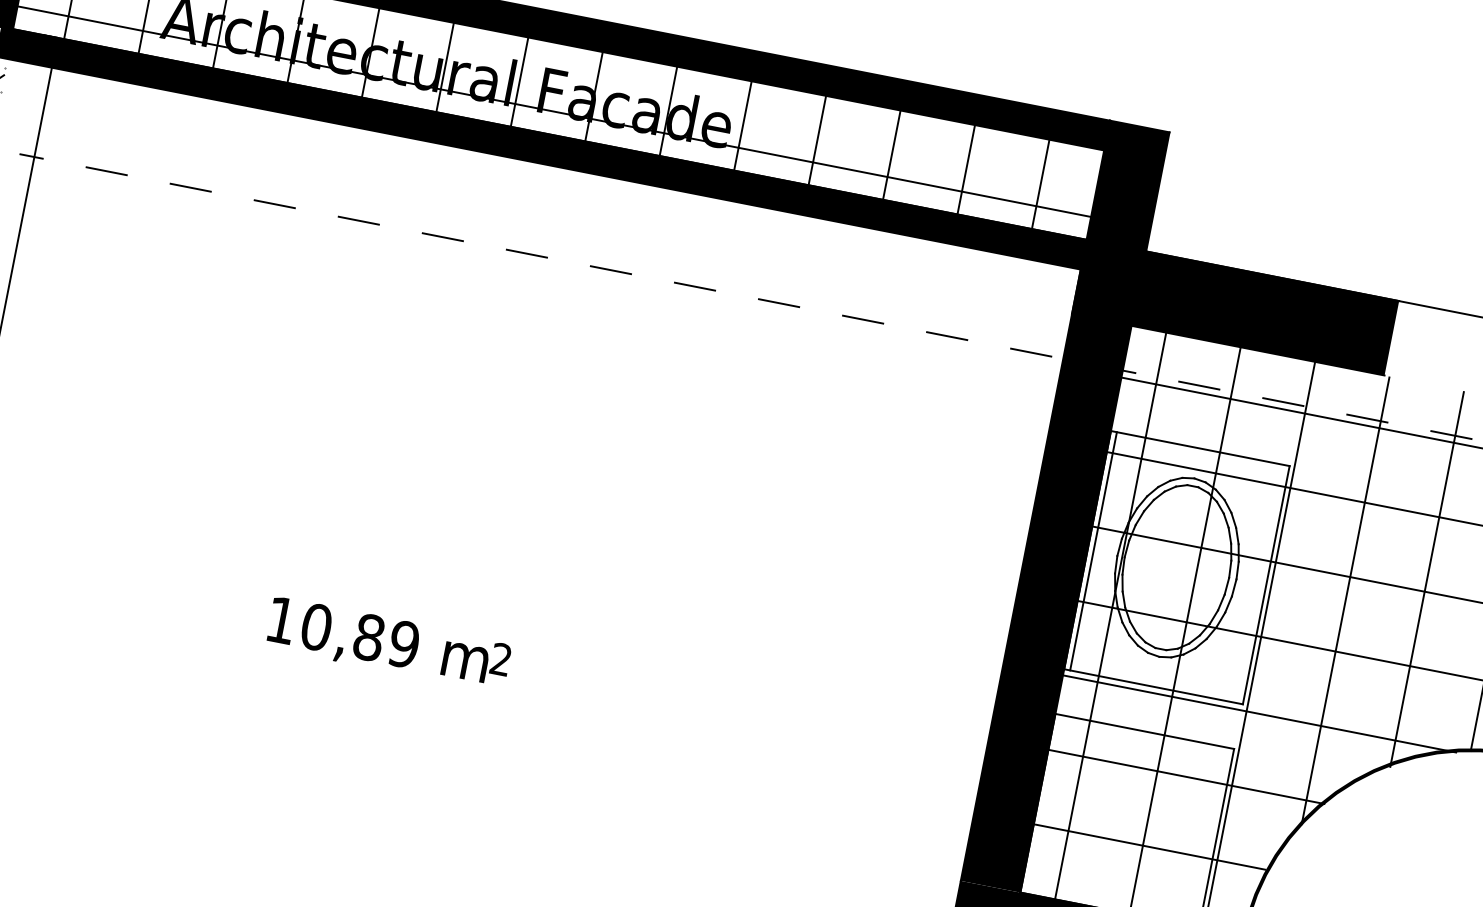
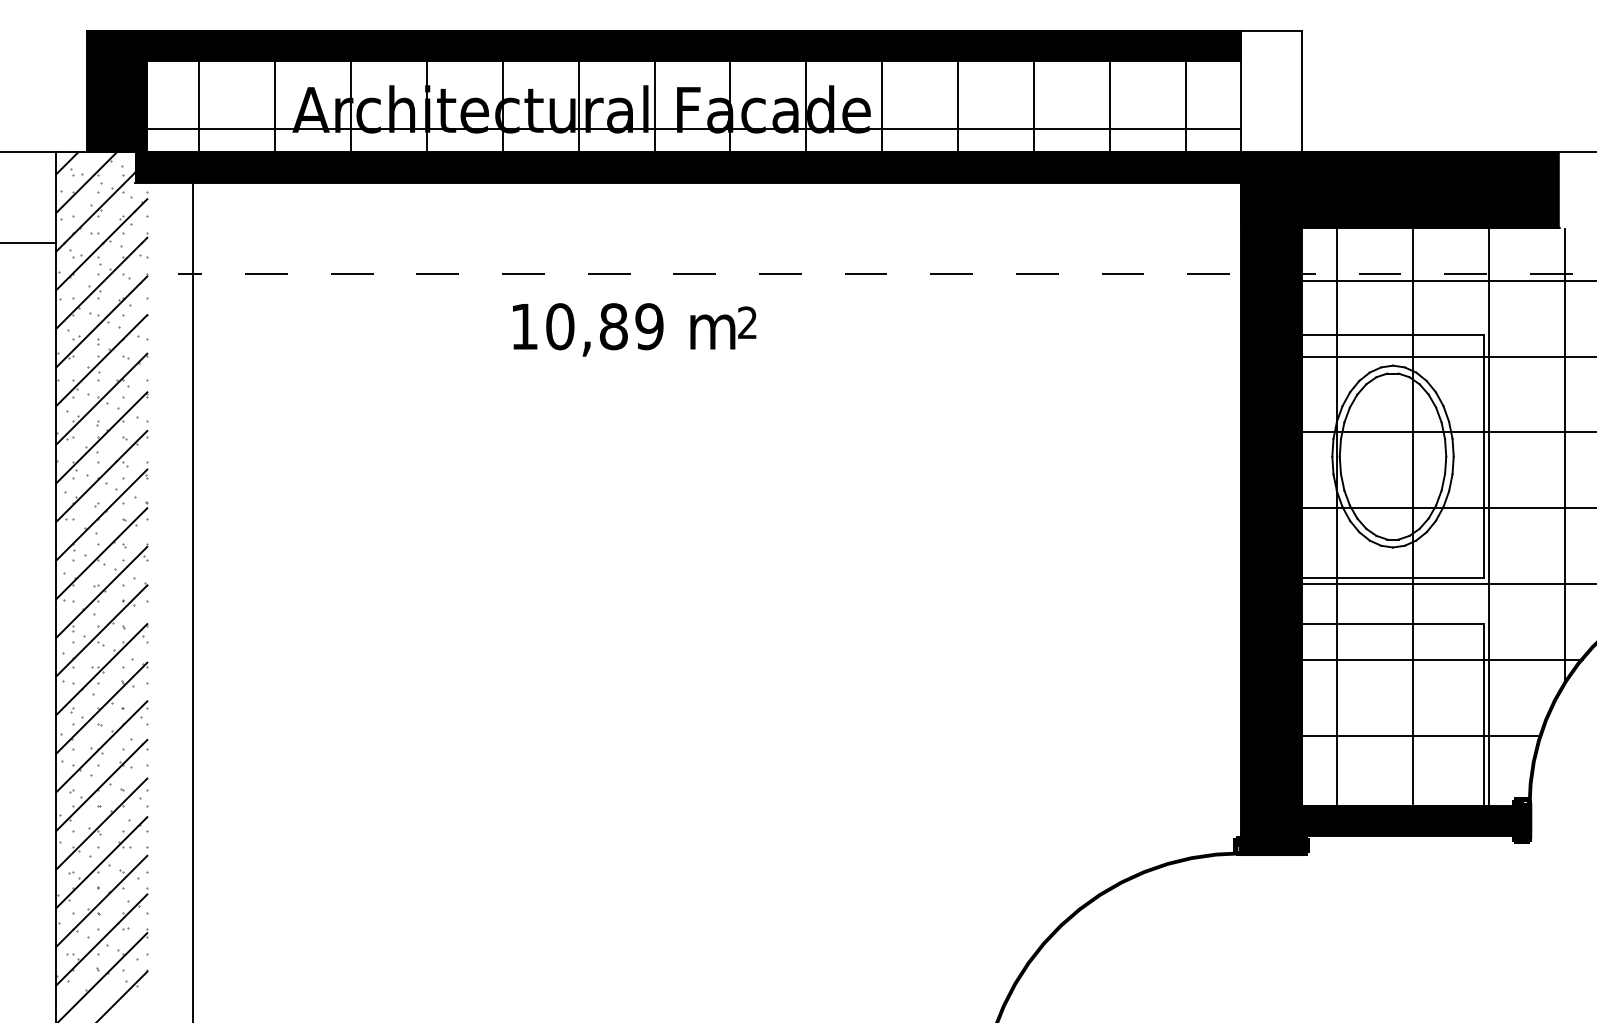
fill: (1127, 186) -> (1271, 91), removed
line: (1093, 551) -> (1308, 456), removed
text: (388, 644) -> (634, 329), moved

